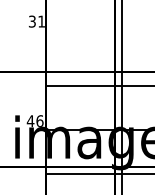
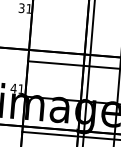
text: (39, 121) -> (20, 89), 46 -> 41

